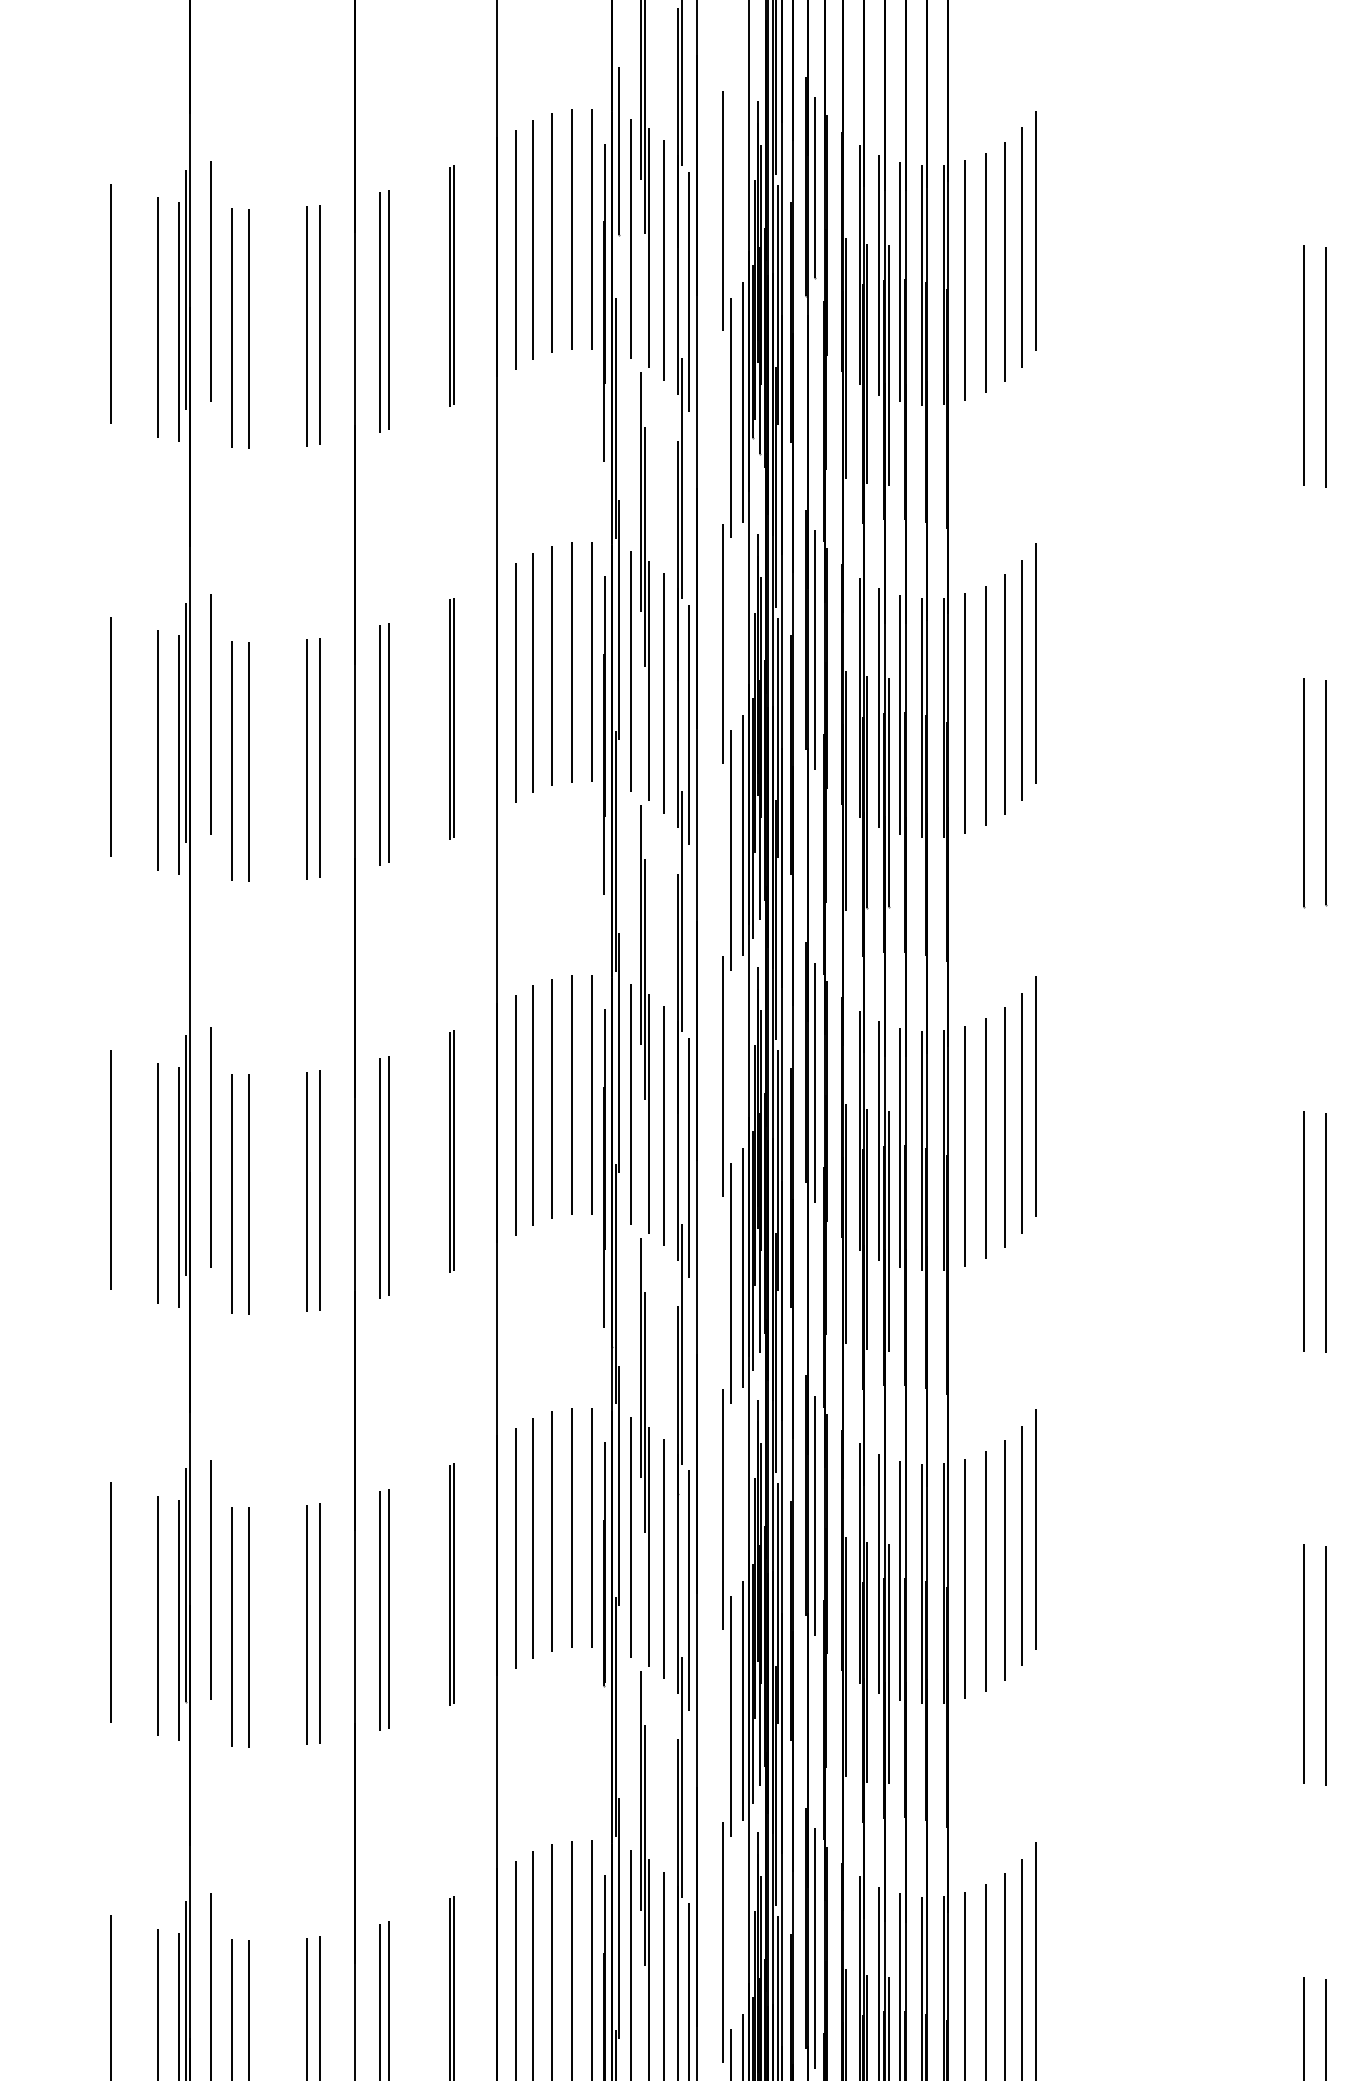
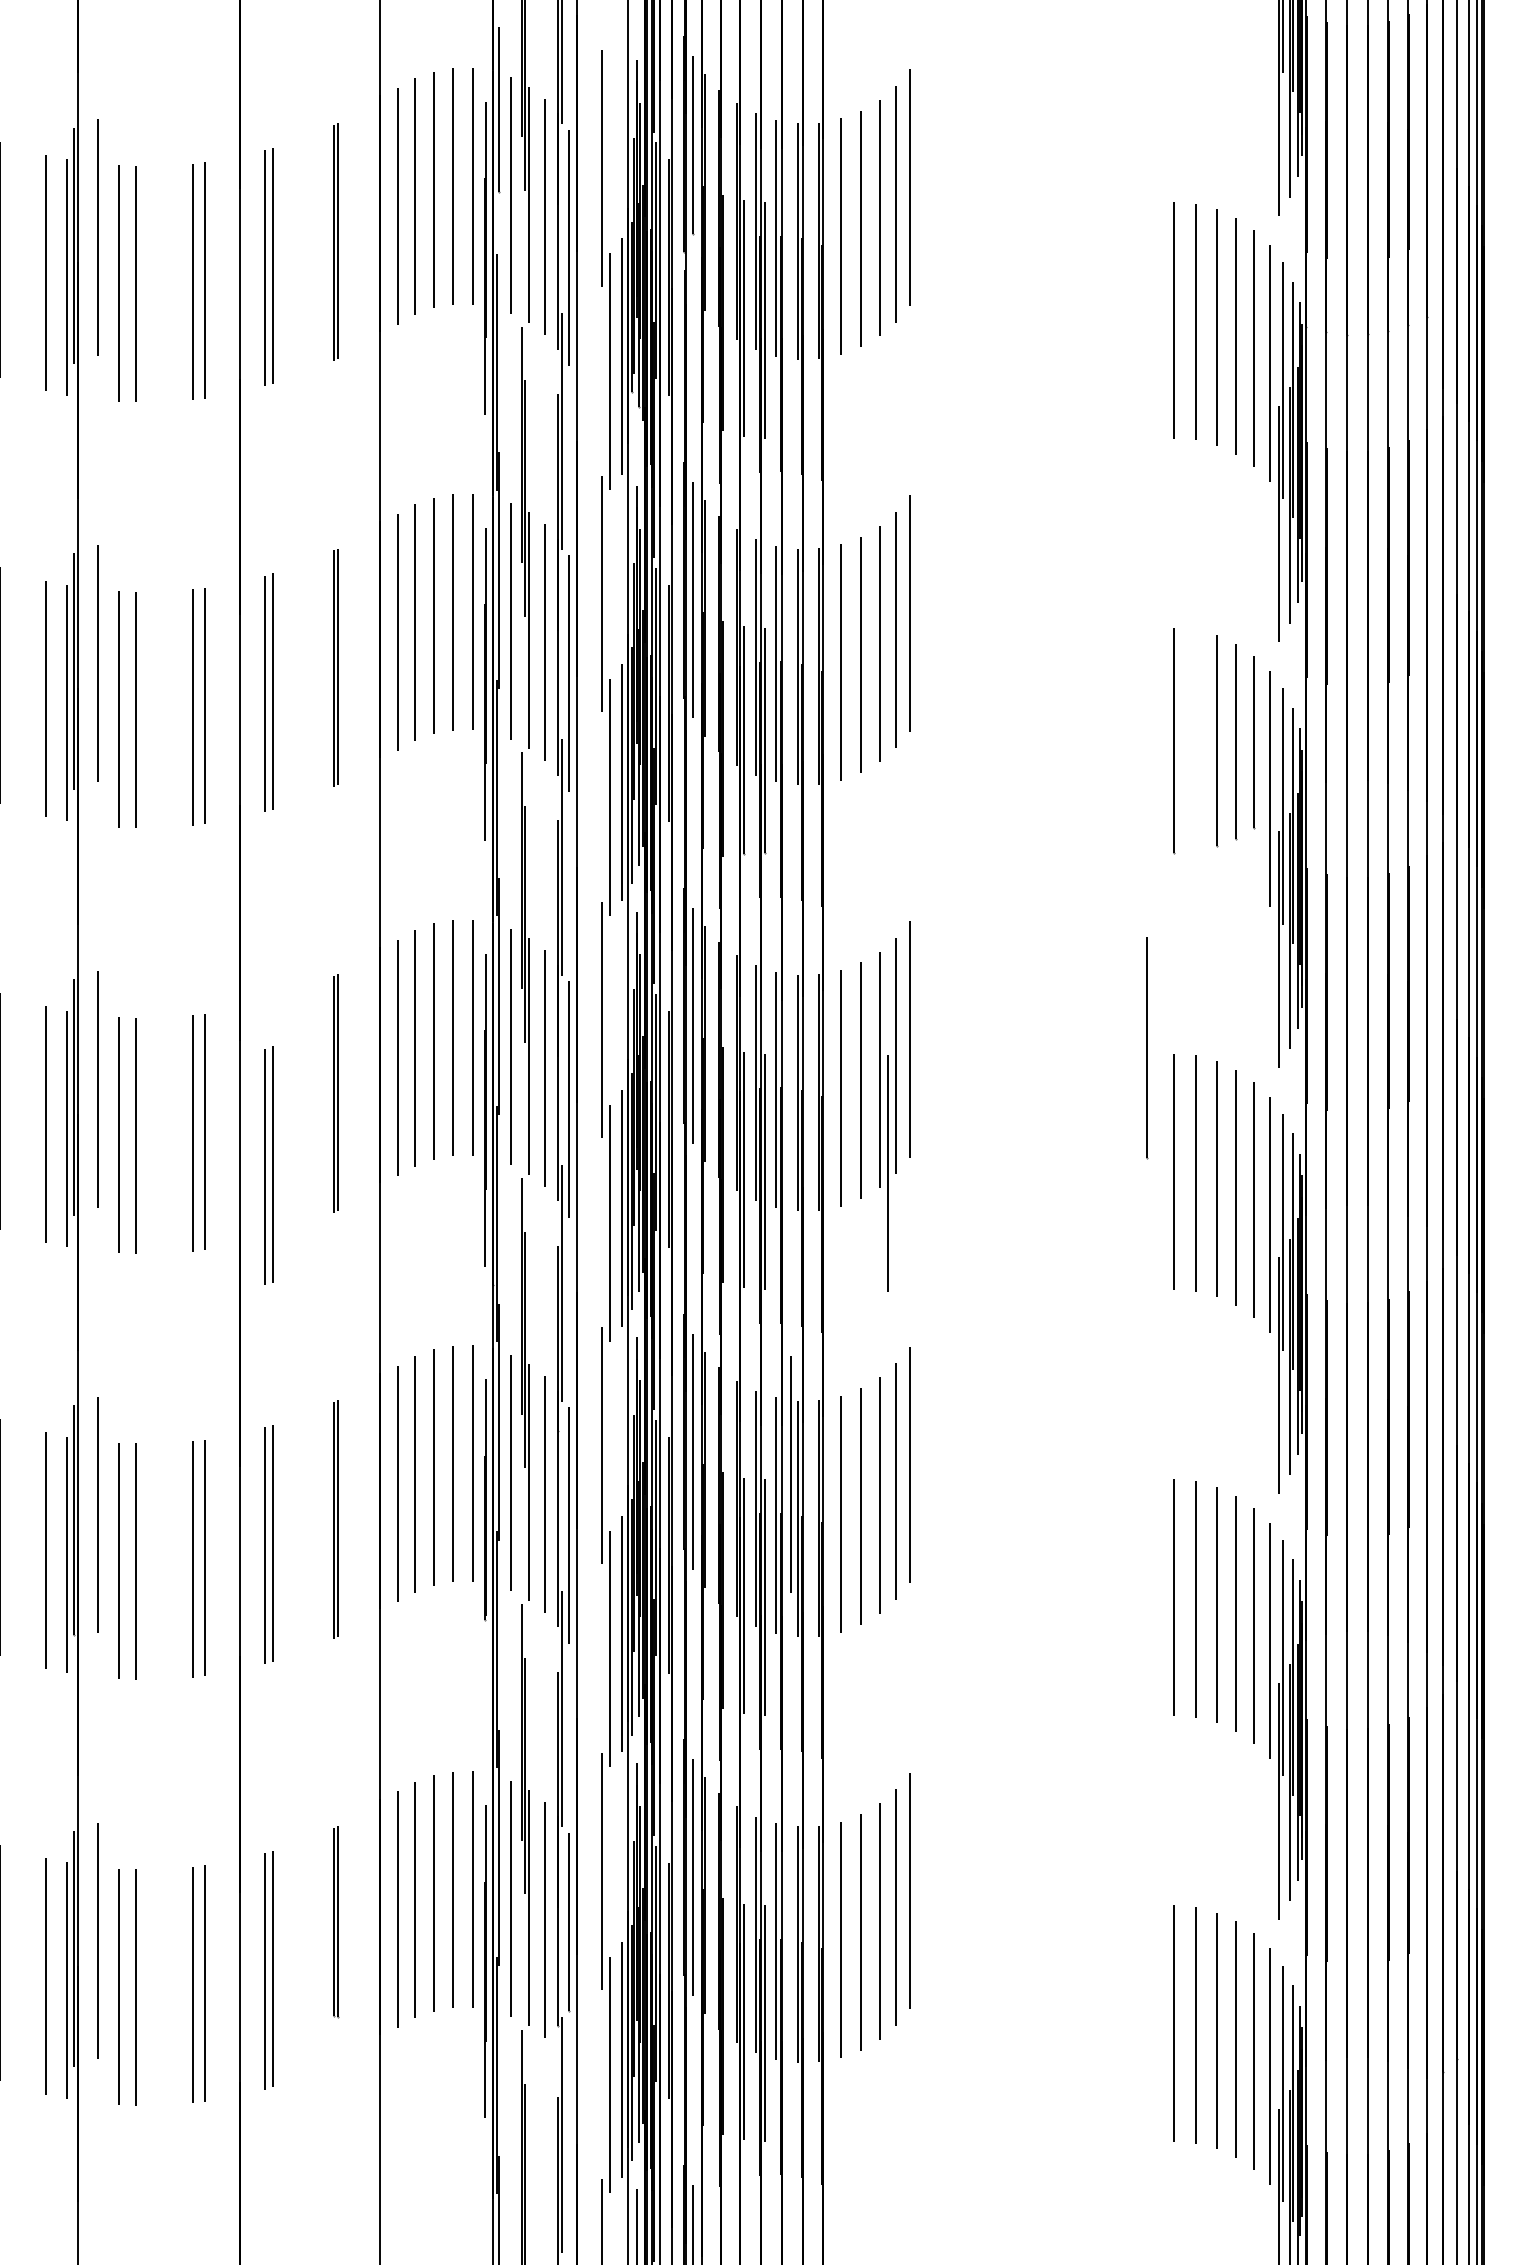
line: (1327, 793) -> (1147, 1048), moved
part: (383, 1176) -> (268, 1165), moved
line: (1012, 1232) -> (887, 1173), added
line: (914, 1538) -> (790, 1474), added

